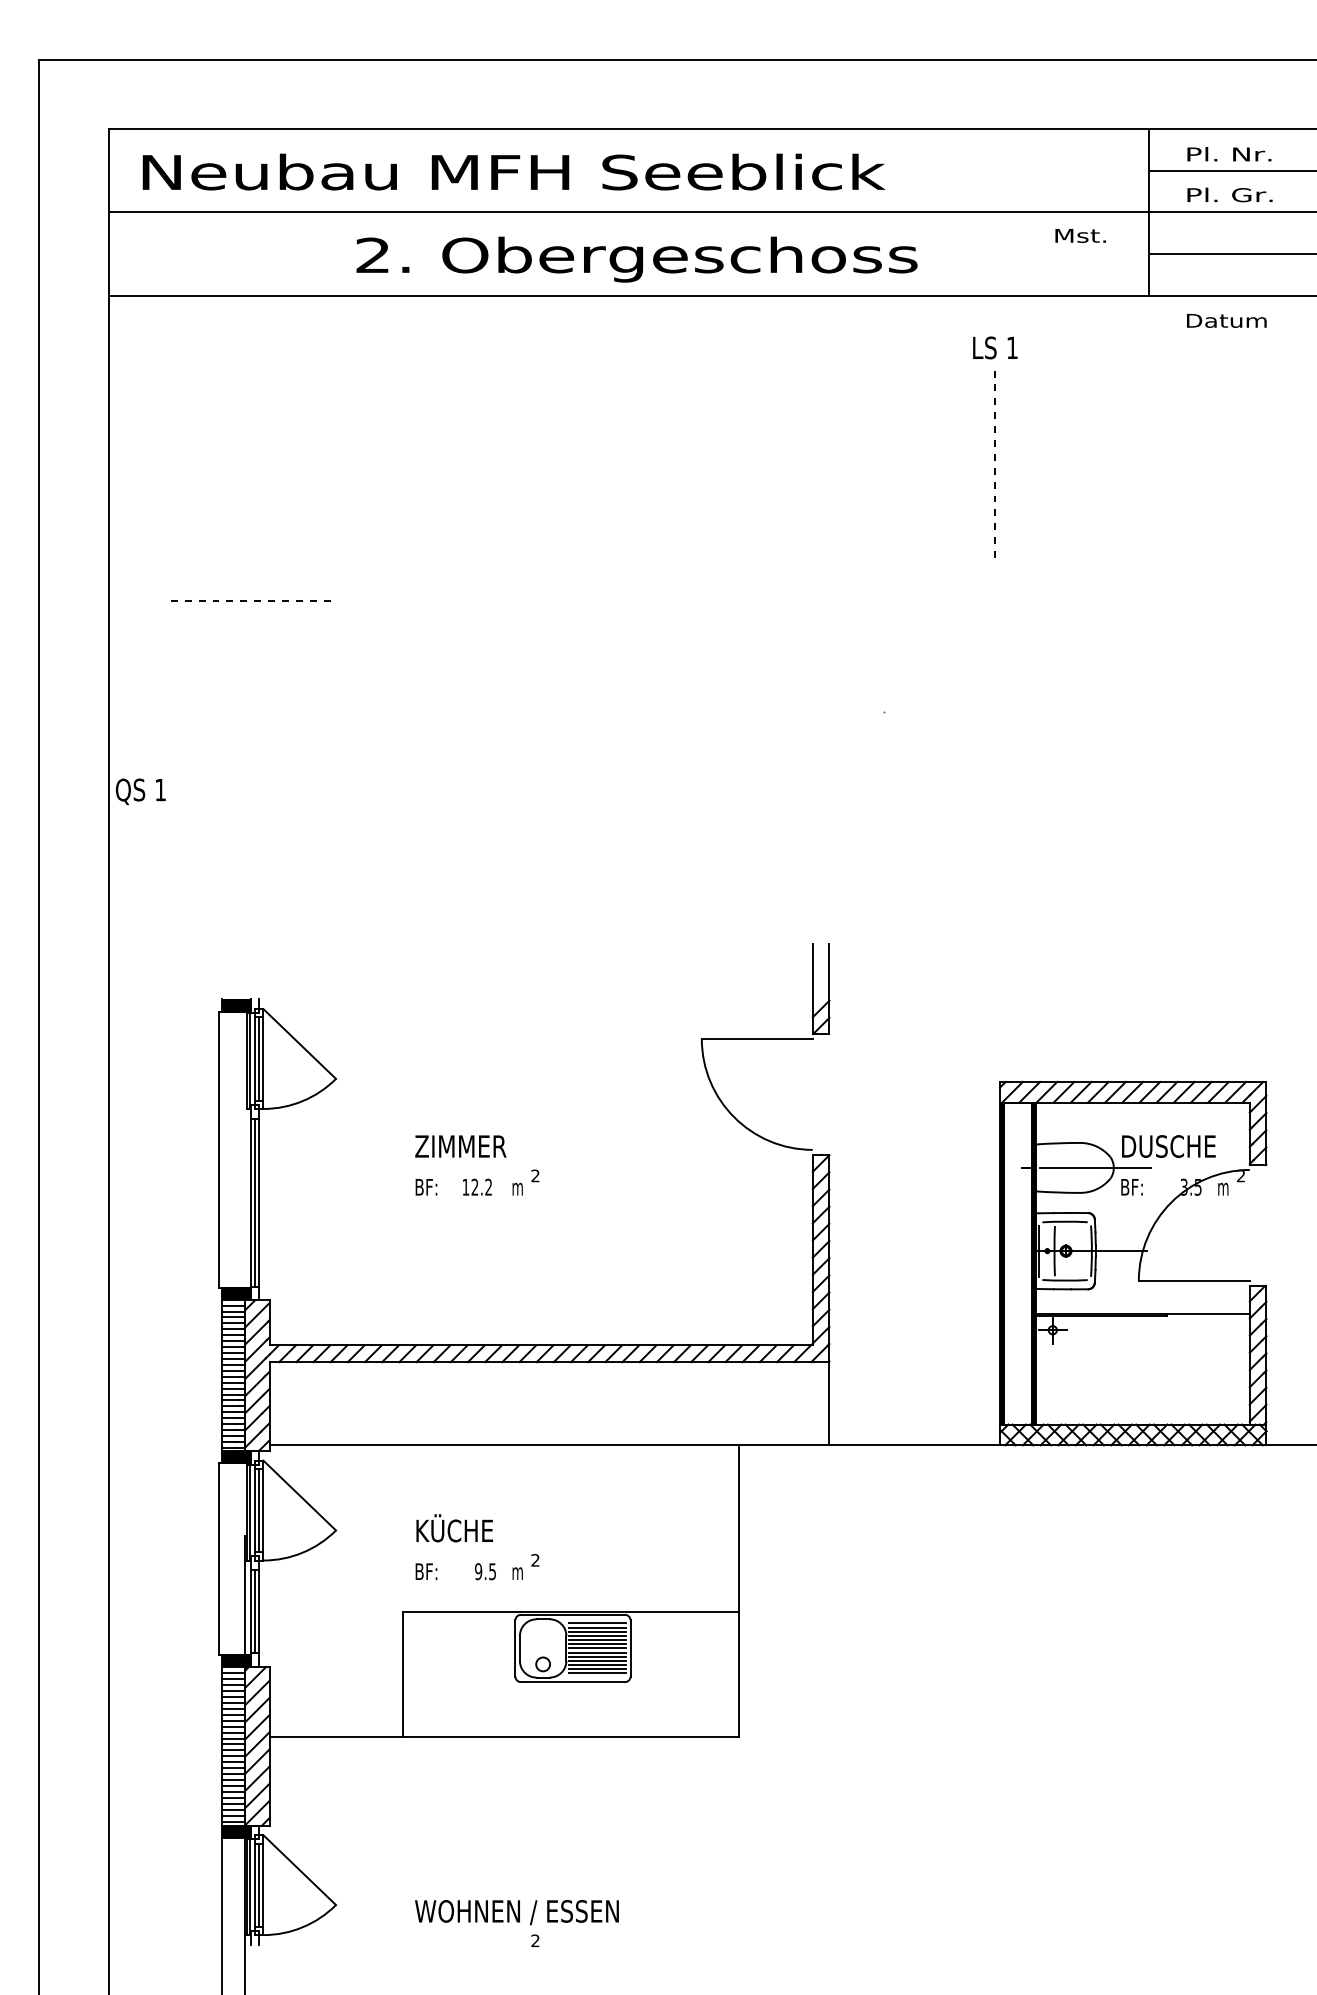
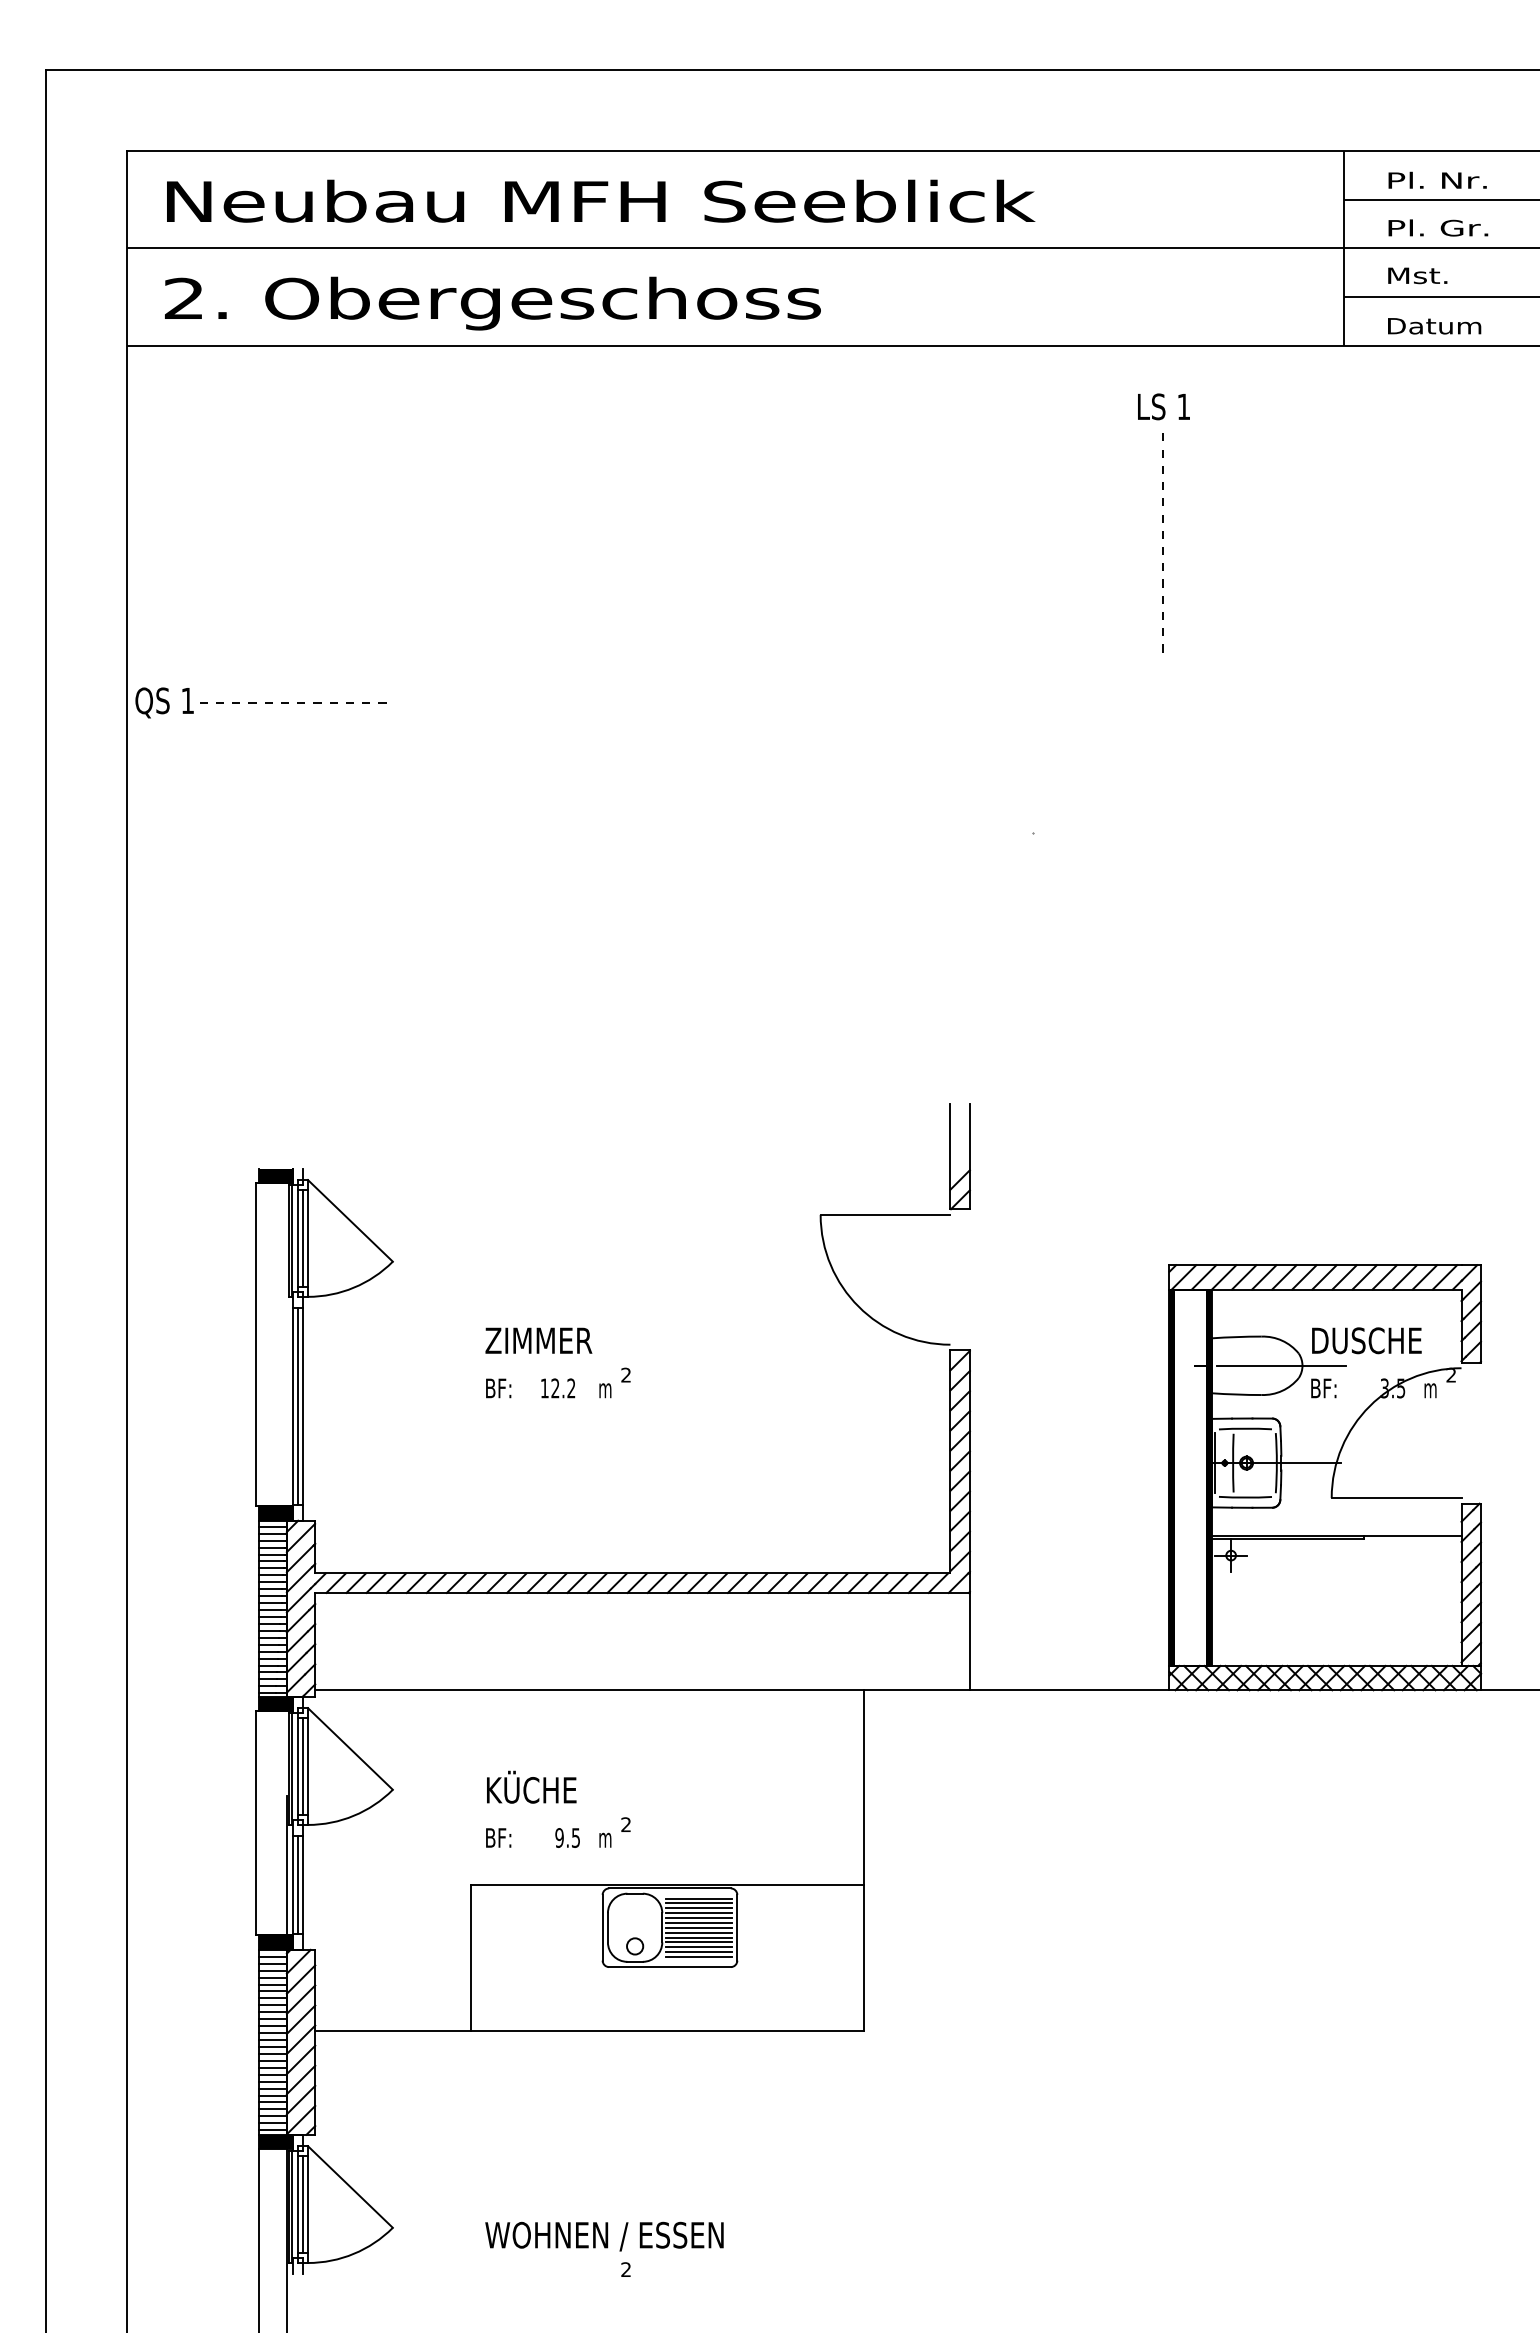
text: (1080, 235) -> (1417, 275), moved
text: (636, 259) -> (492, 303), moved
text: (1226, 321) -> (1434, 326), moved
text: (140, 791) -> (164, 702), moved

